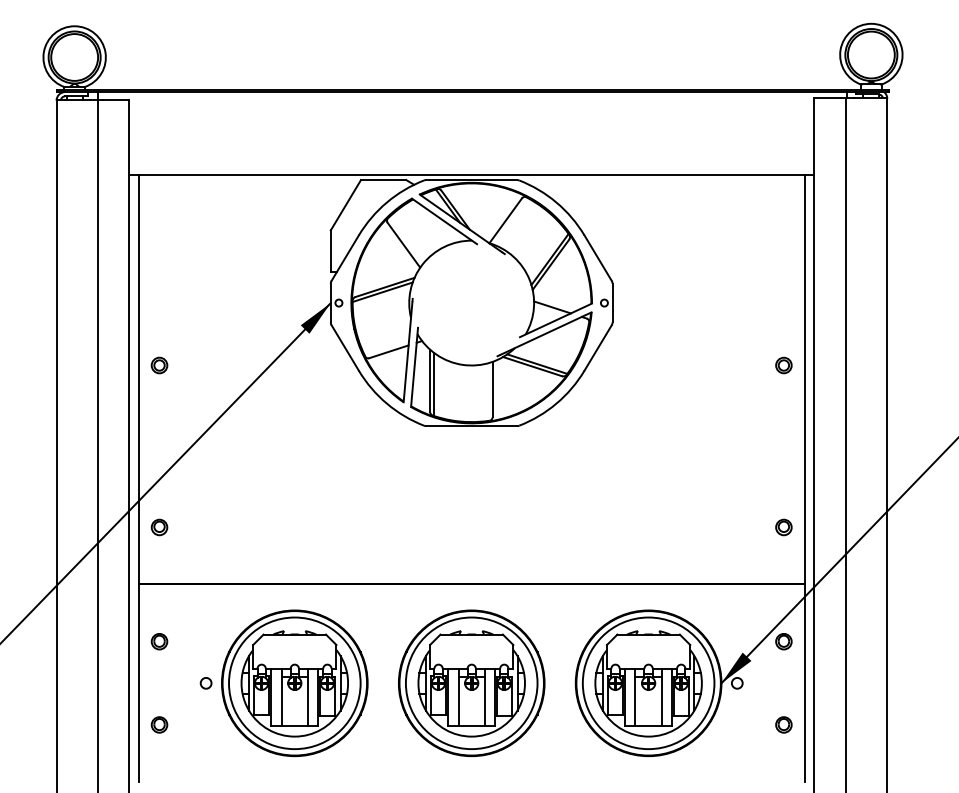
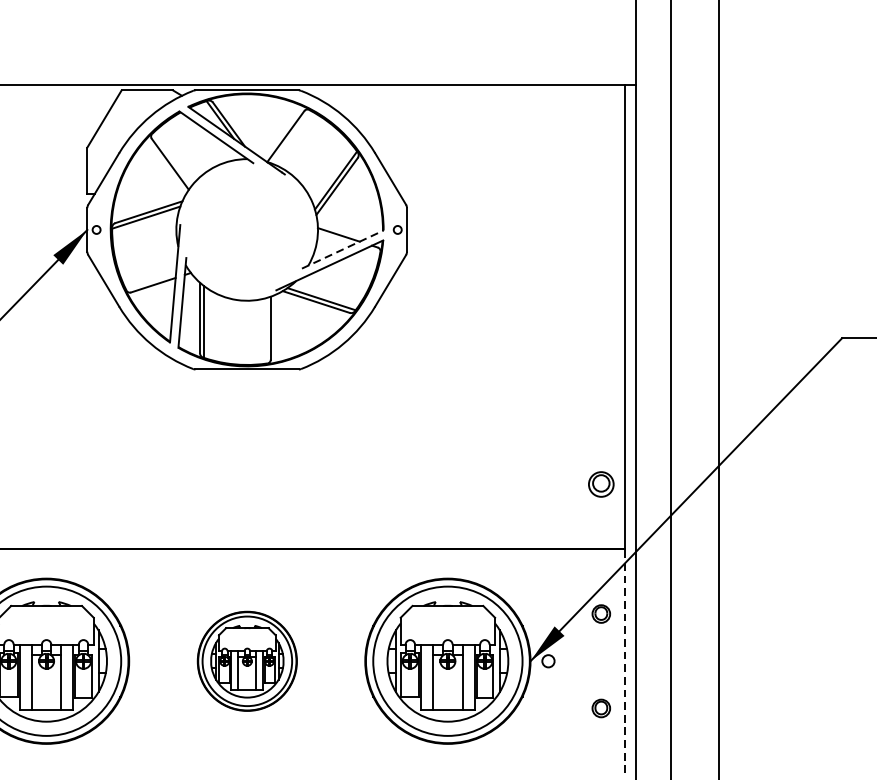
line: (555, 320) -> (342, 249), solid -> dashed
part: (783, 365) -> (600, 300), removed
part: (783, 527) -> (600, 484), size x1.4
part: (471, 683) -> (246, 661), size x0.6
line: (804, 683) -> (624, 661), solid -> dashed

